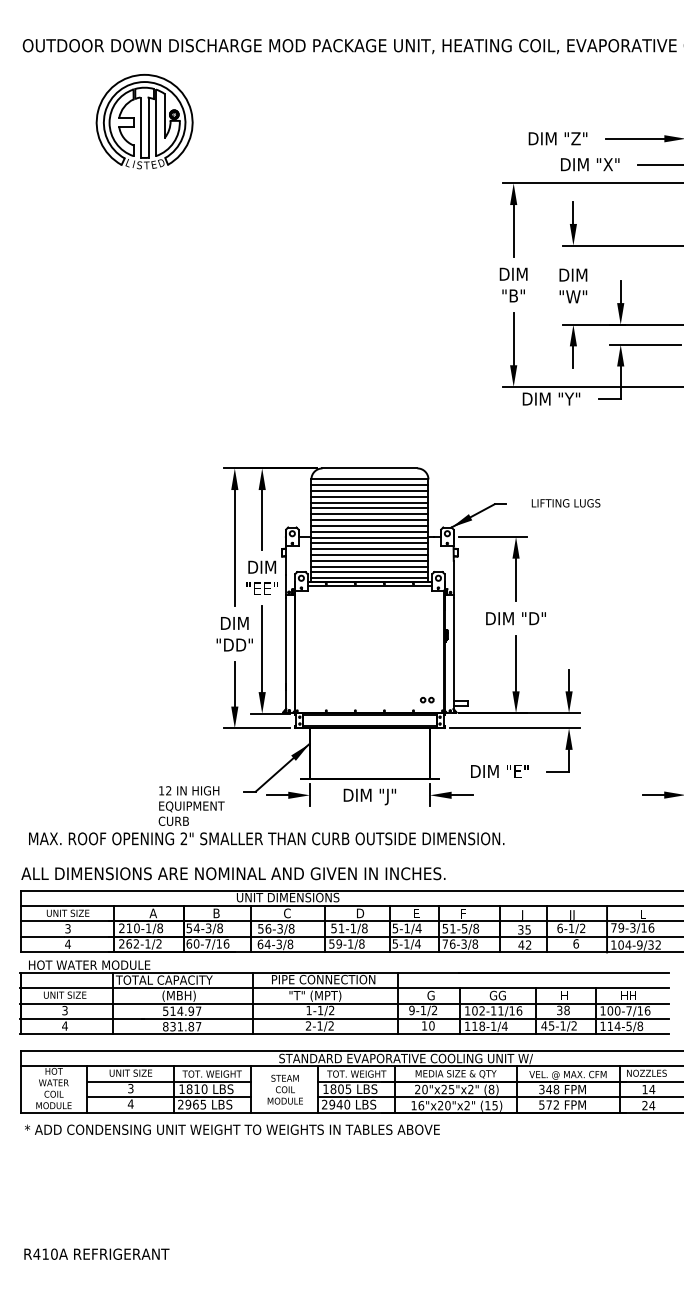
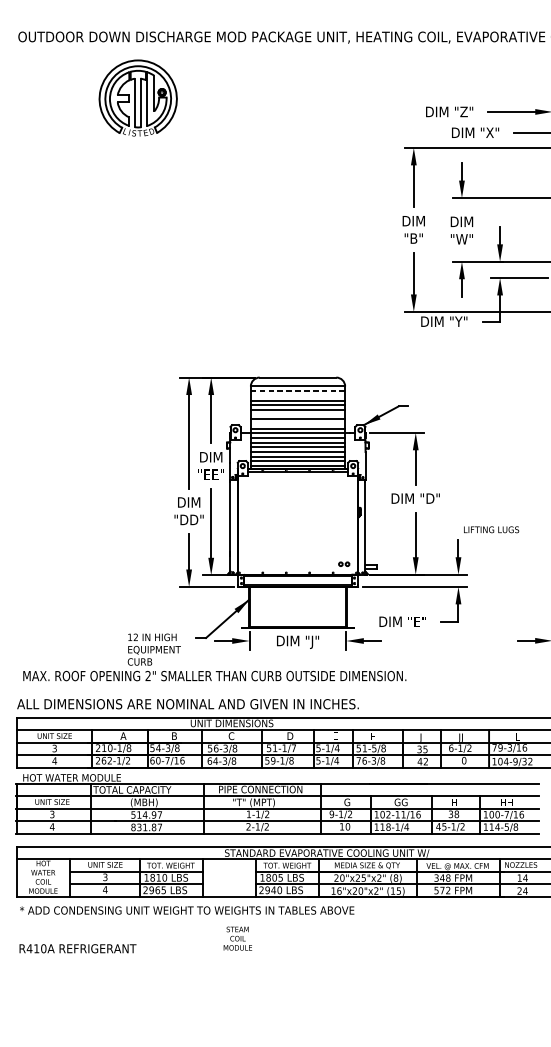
part: (144, 121) -> (138, 98), moved
line: (369, 485) -> (297, 391), solid -> dashed
line: (369, 491) -> (297, 396), removed
text: (565, 503) -> (491, 529), moved
line: (369, 514) -> (297, 414), removed
line: (369, 525) -> (297, 423), removed
text: (364, 928) -> (293, 748), 51-1/8 -> 51-1/7
text: (576, 943) -> (464, 760), 6 -> 0
text: (284, 1089) -> (237, 938), moved
text: (96, 1253) -> (77, 948), moved

